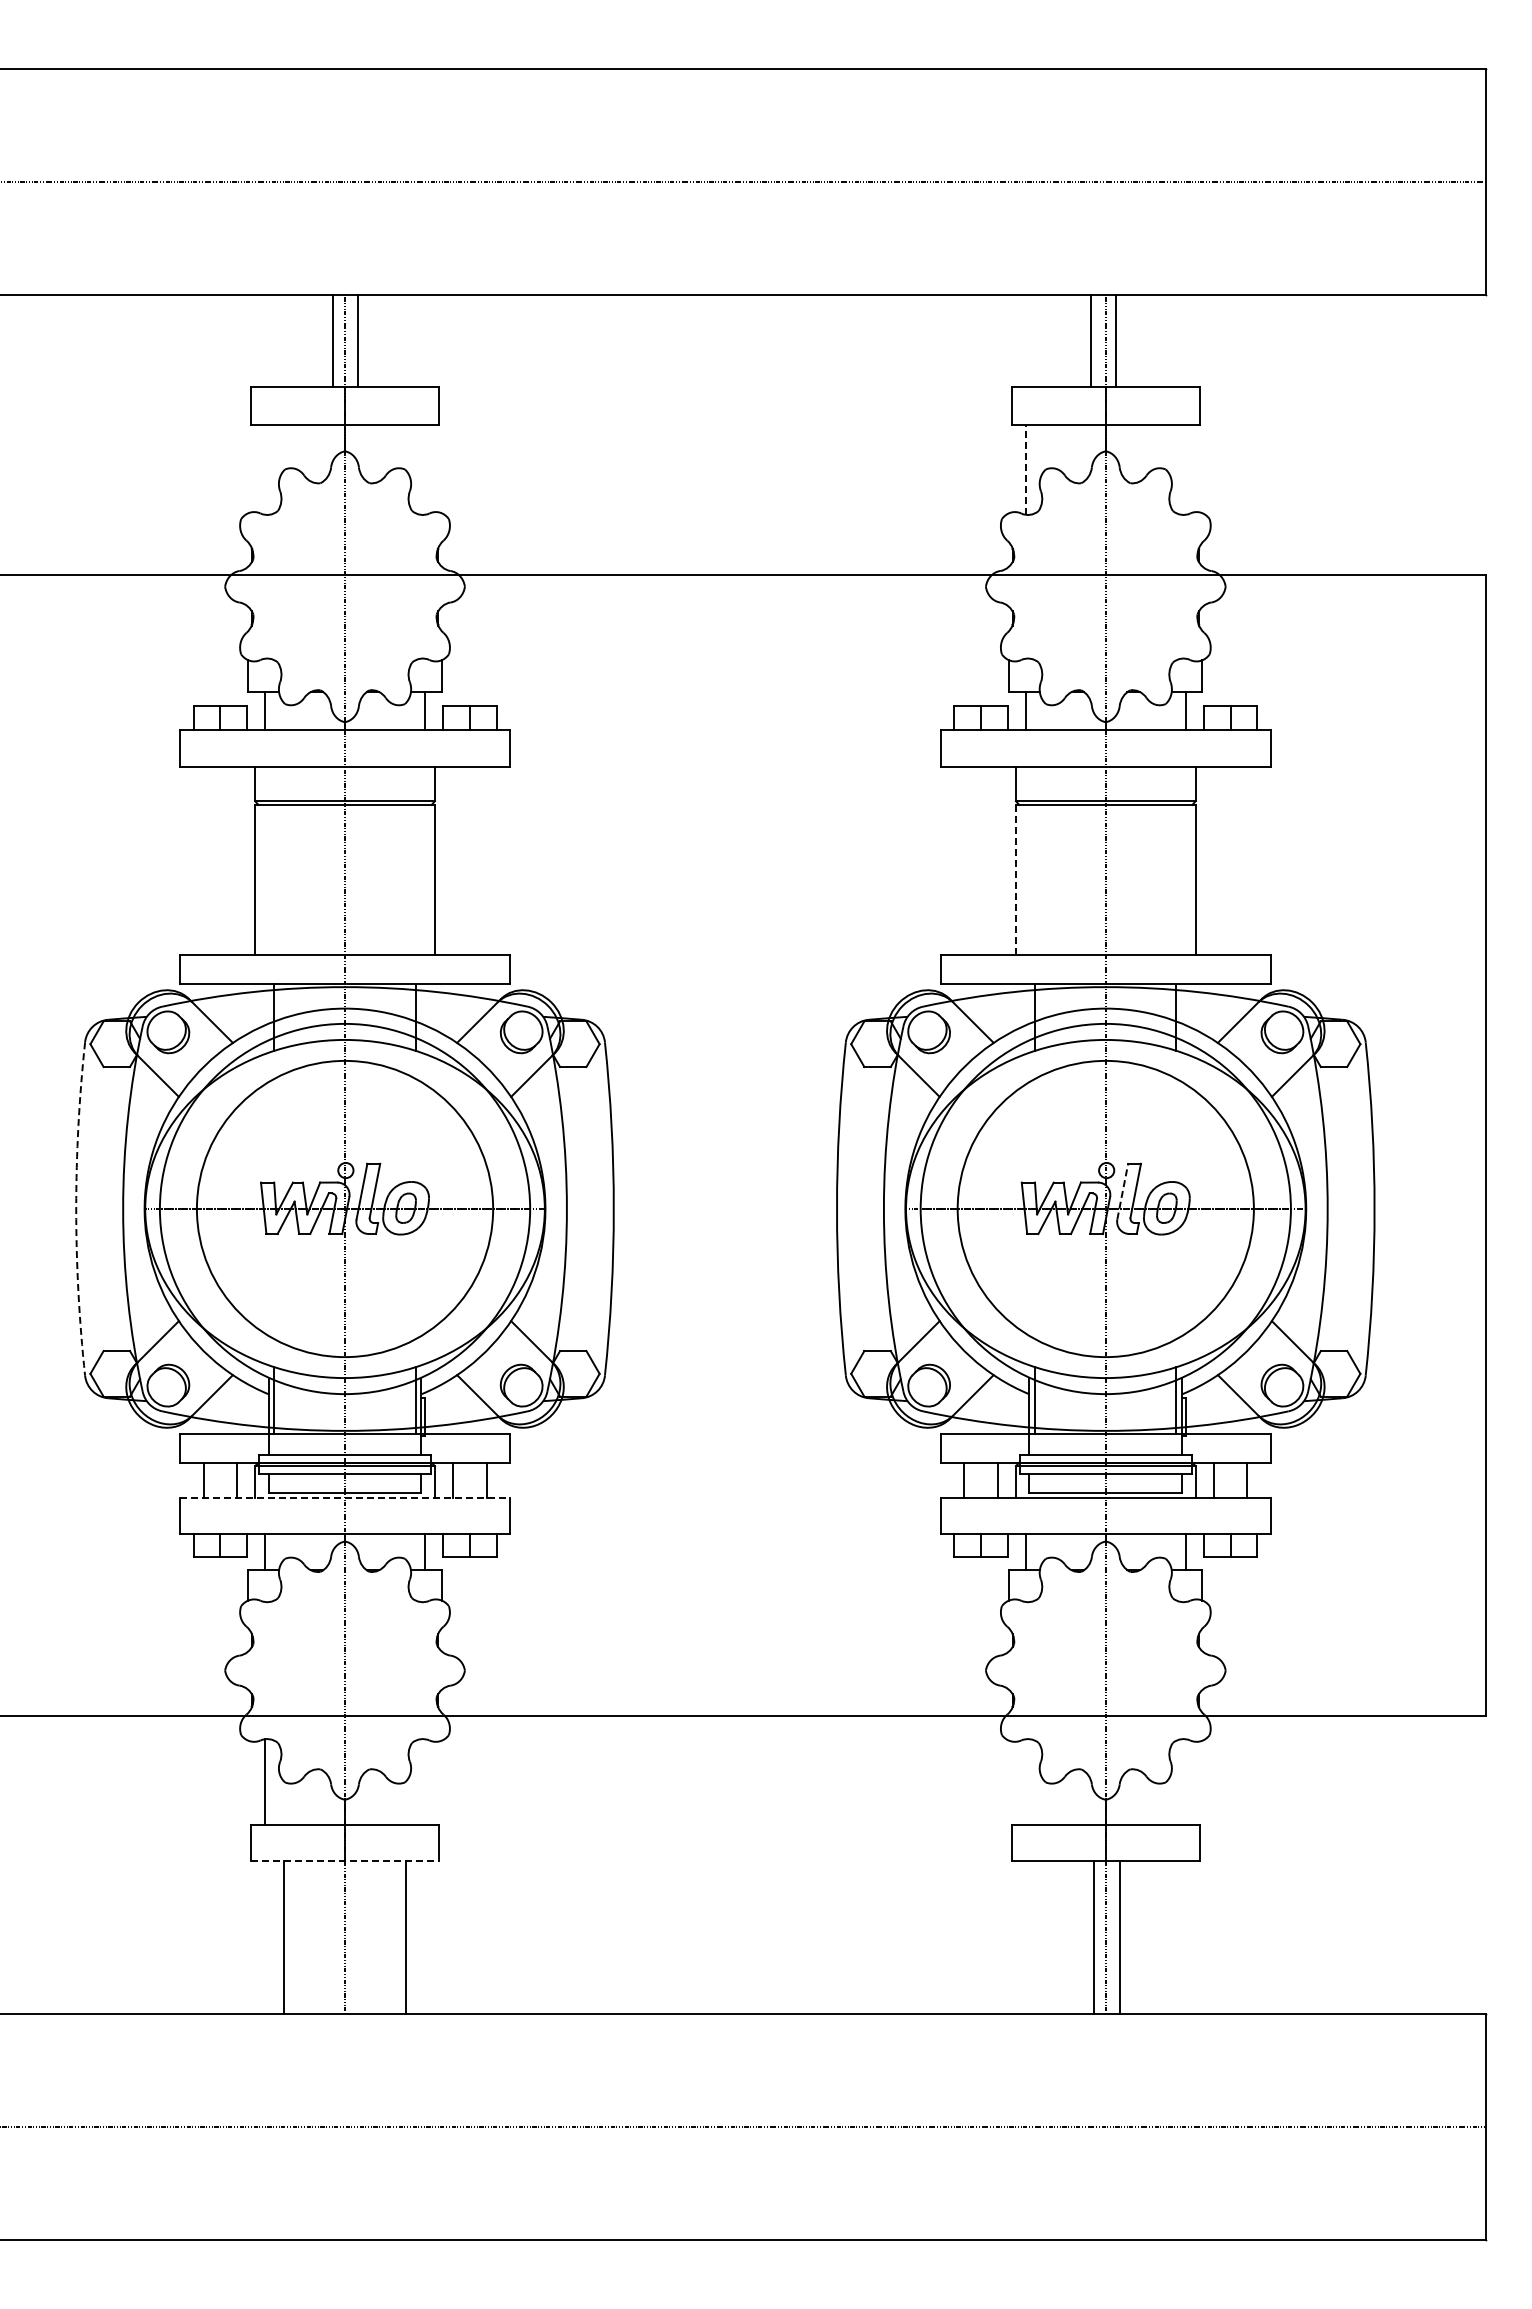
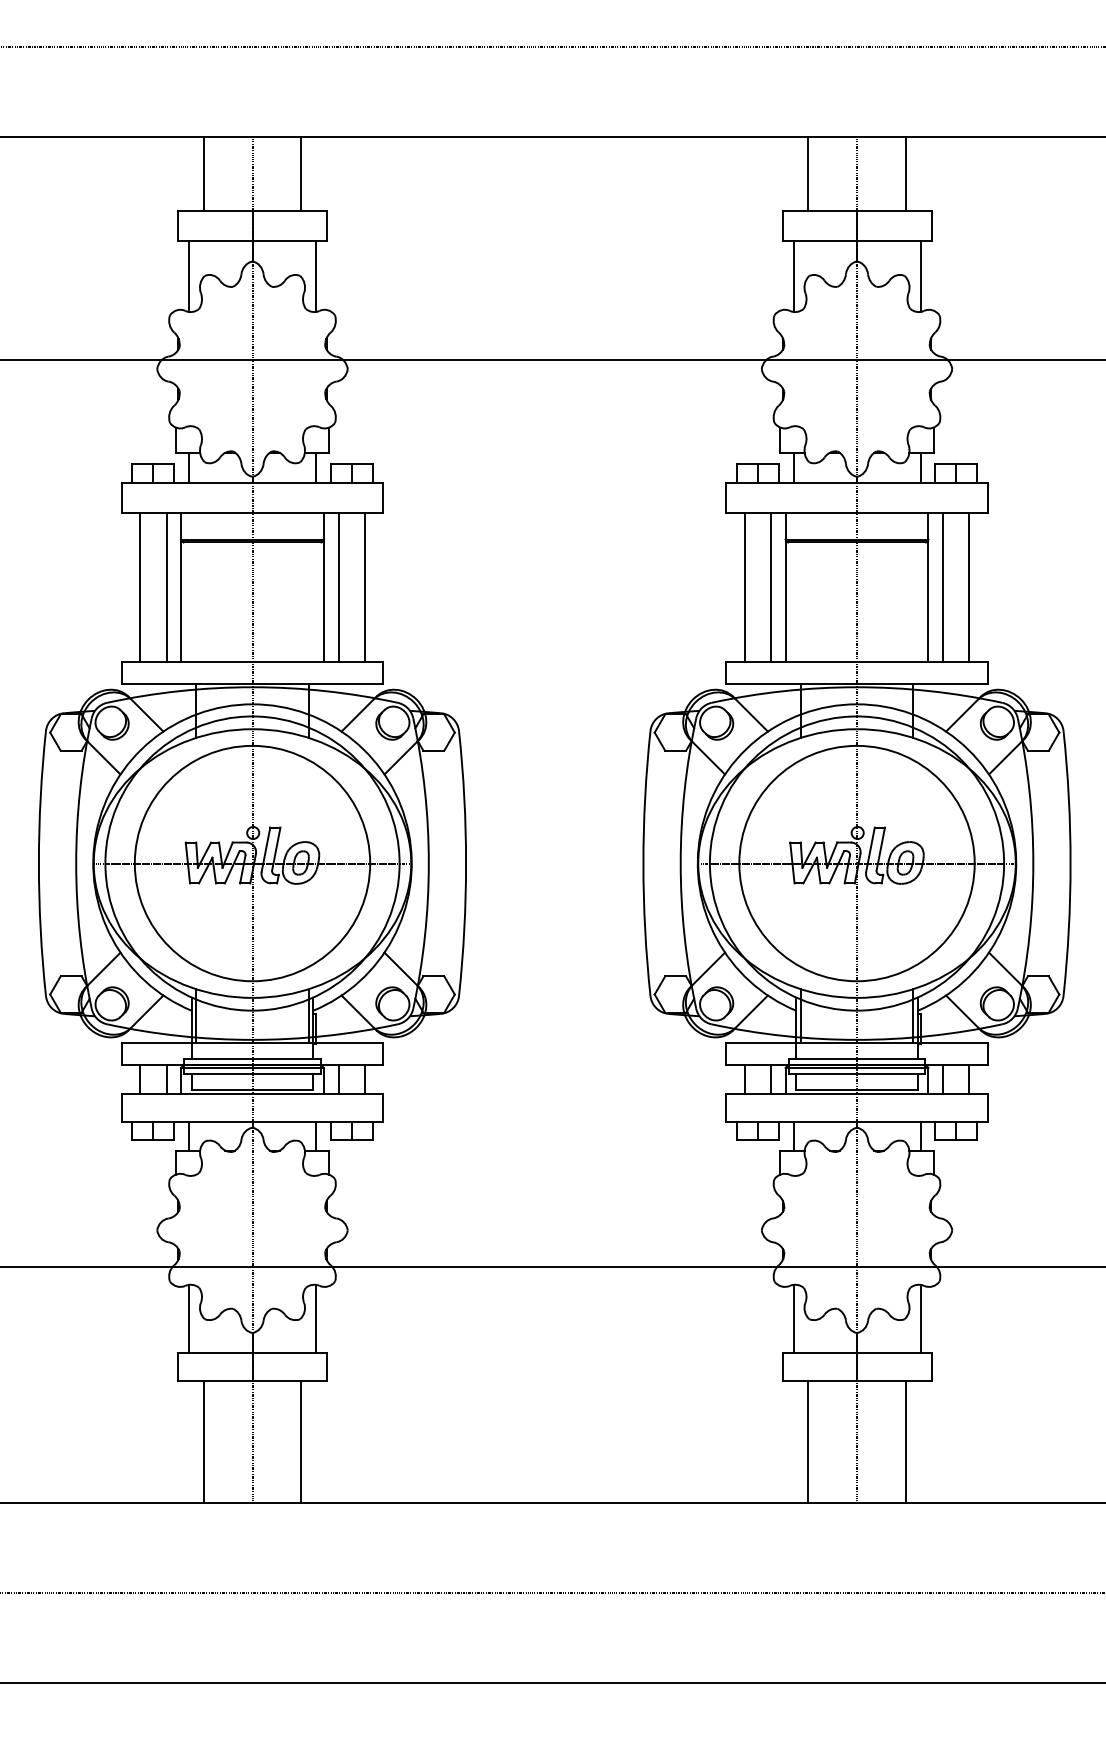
line: (332, 340) -> (203, 173), moved
line: (358, 340) -> (301, 173), moved
line: (1090, 340) -> (808, 173), moved
line: (1116, 340) -> (906, 173), moved
line: (265, 469) -> (189, 275), added
line: (424, 469) -> (315, 275), added
line: (1025, 469) -> (793, 275), dashed -> solid
line: (1185, 469) -> (920, 275), added
line: (203, 861) -> (140, 587), added
line: (236, 861) -> (166, 587), added
line: (453, 861) -> (338, 587), added
line: (486, 861) -> (364, 587), added
line: (964, 861) -> (744, 587), added
line: (997, 861) -> (770, 587), added
line: (1214, 861) -> (943, 587), added
line: (1247, 861) -> (969, 587), added
line: (1015, 880) -> (785, 602), dashed -> solid
line: (1122, 1191) -> (870, 849), dashed -> solid
arc: (76, 1209) -> (39, 863), dashed -> solid
line: (345, 1498) -> (252, 1093), dashed -> solid
line: (424, 1781) -> (315, 1318), added
line: (1025, 1781) -> (793, 1318), added
line: (1185, 1781) -> (920, 1318), added
line: (345, 1860) -> (252, 1381), dashed -> solid
line: (1093, 1937) -> (808, 1442), moved
line: (1120, 1937) -> (906, 1442), moved

